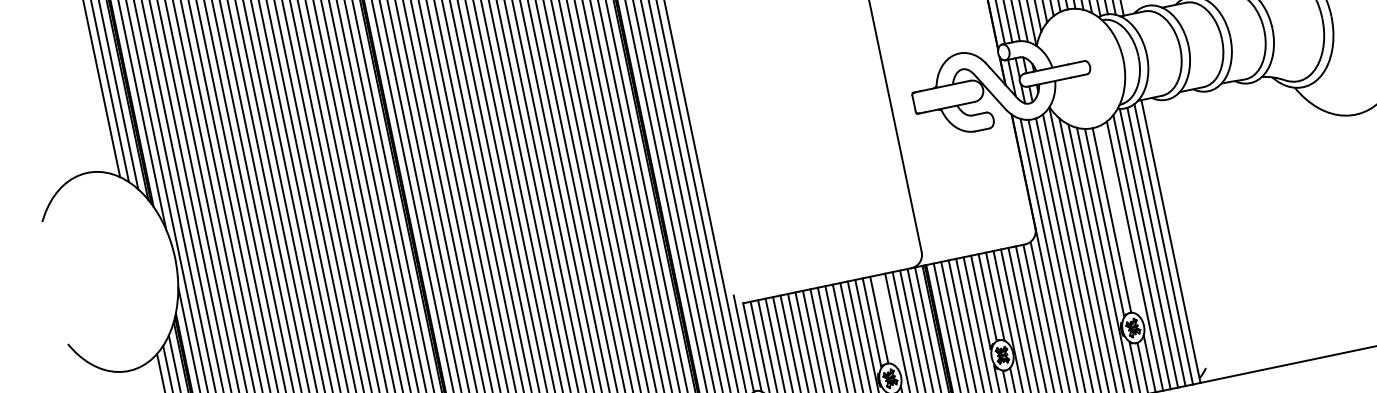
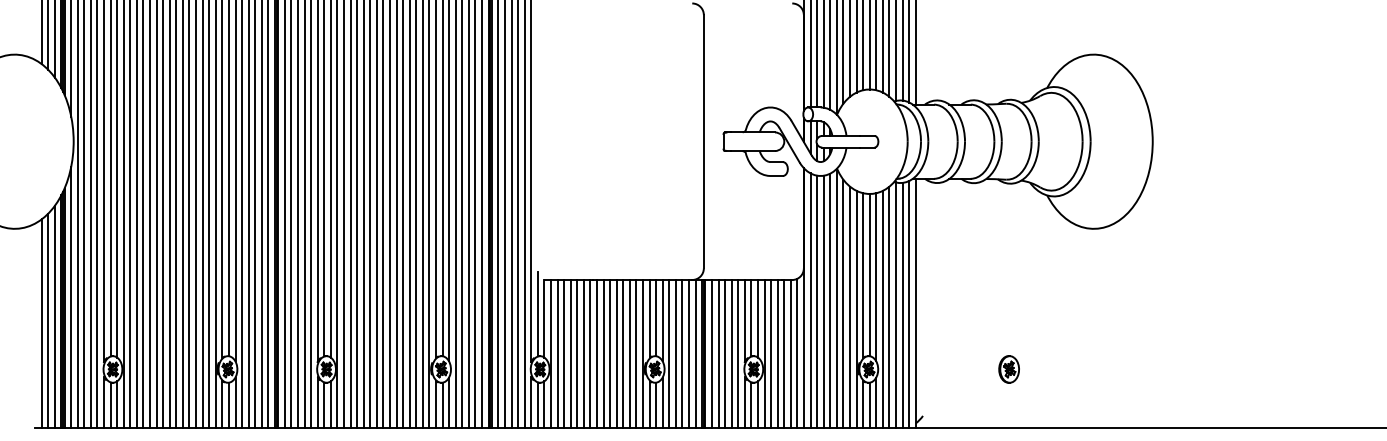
line: (1120, 221) -> (876, 277), added
part: (1292, 294) -> (1008, 369), added
line: (887, 321) -> (662, 320), added

